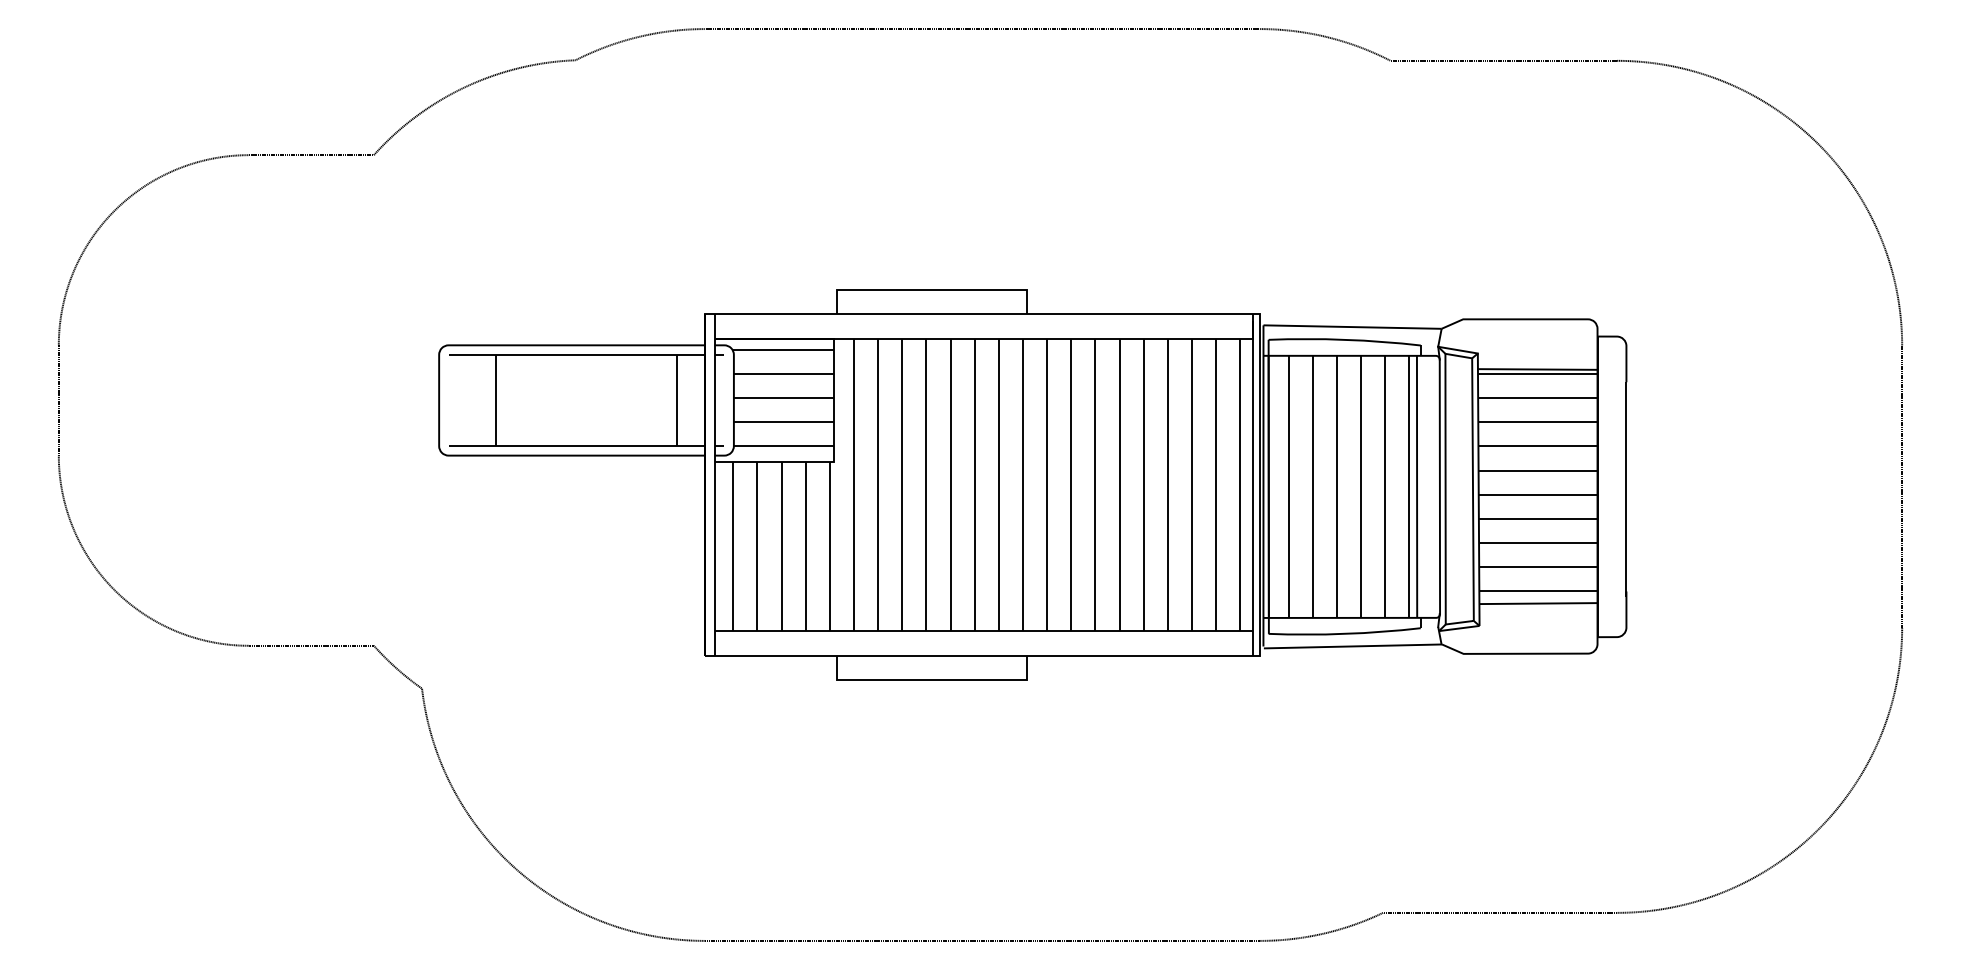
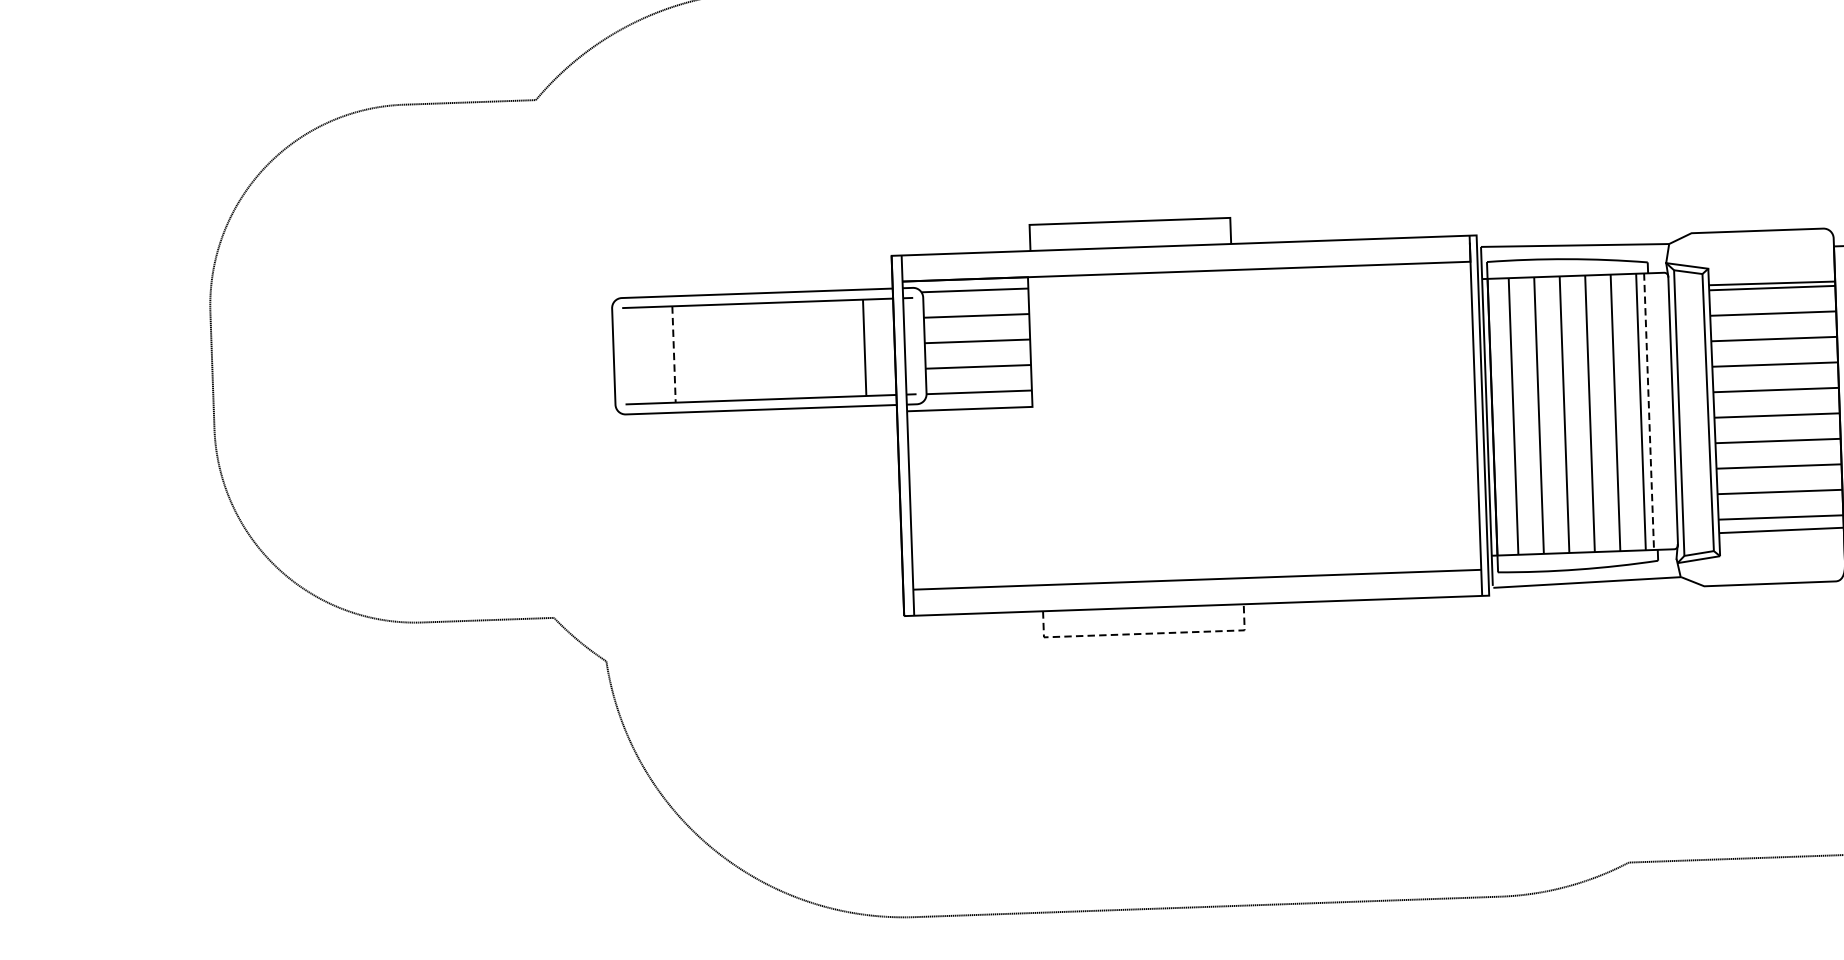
line: (496, 400) -> (674, 354), solid -> dashed
hatch: (986, 484) -> (1194, 425), removed
line: (1417, 487) -> (1649, 412), solid -> dashed
line: (932, 680) -> (1144, 633), solid -> dashed

